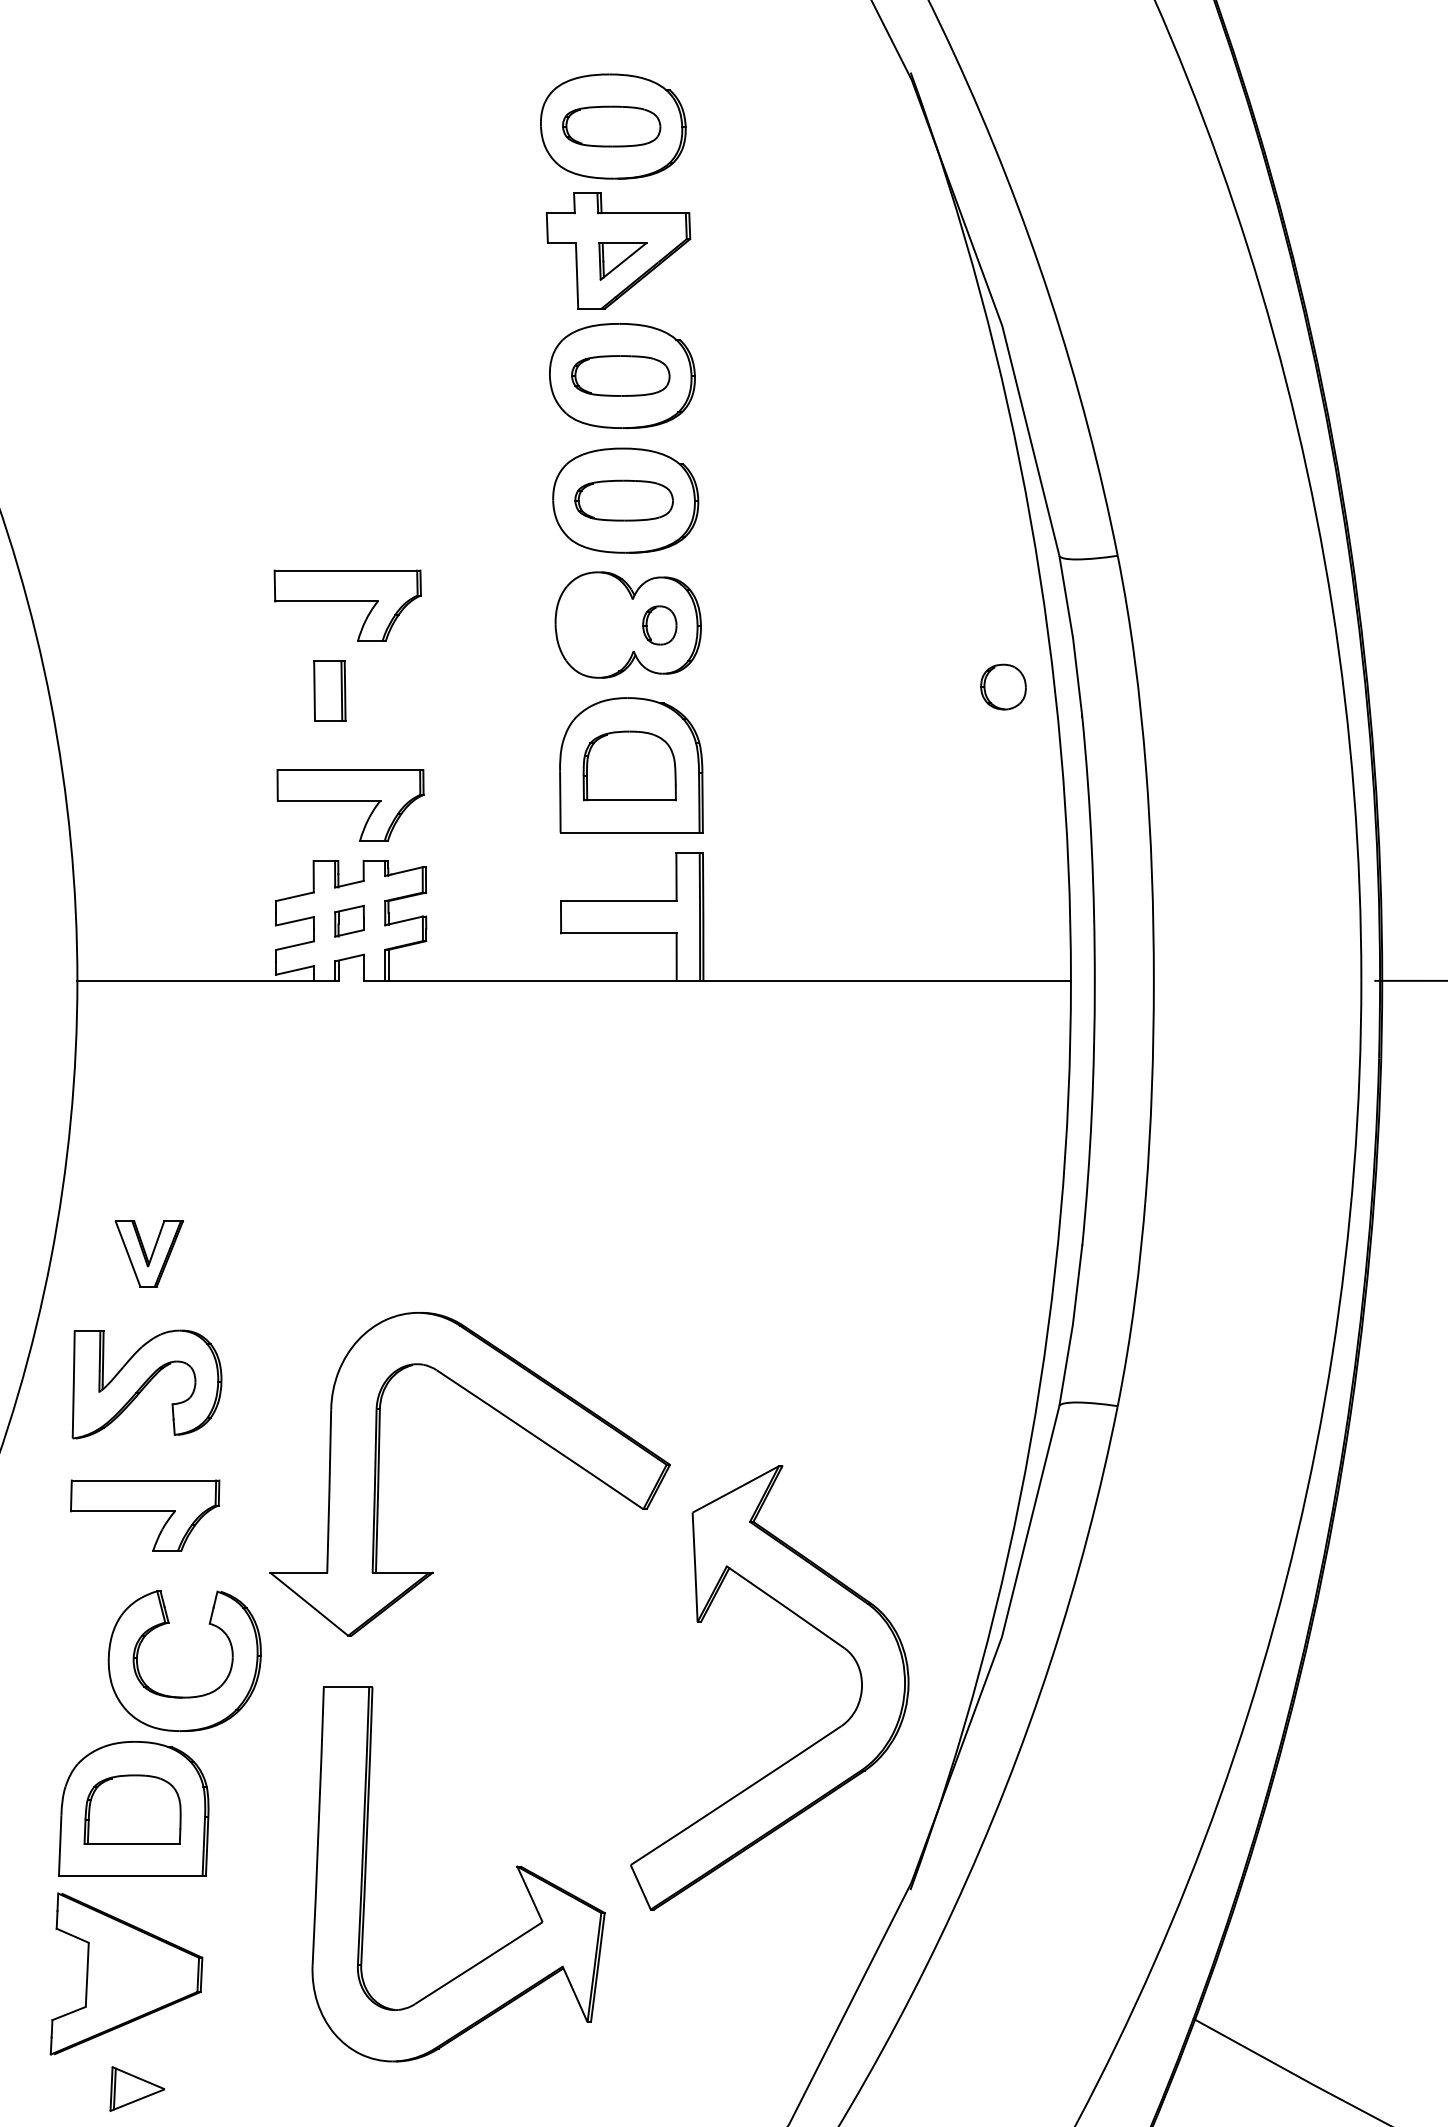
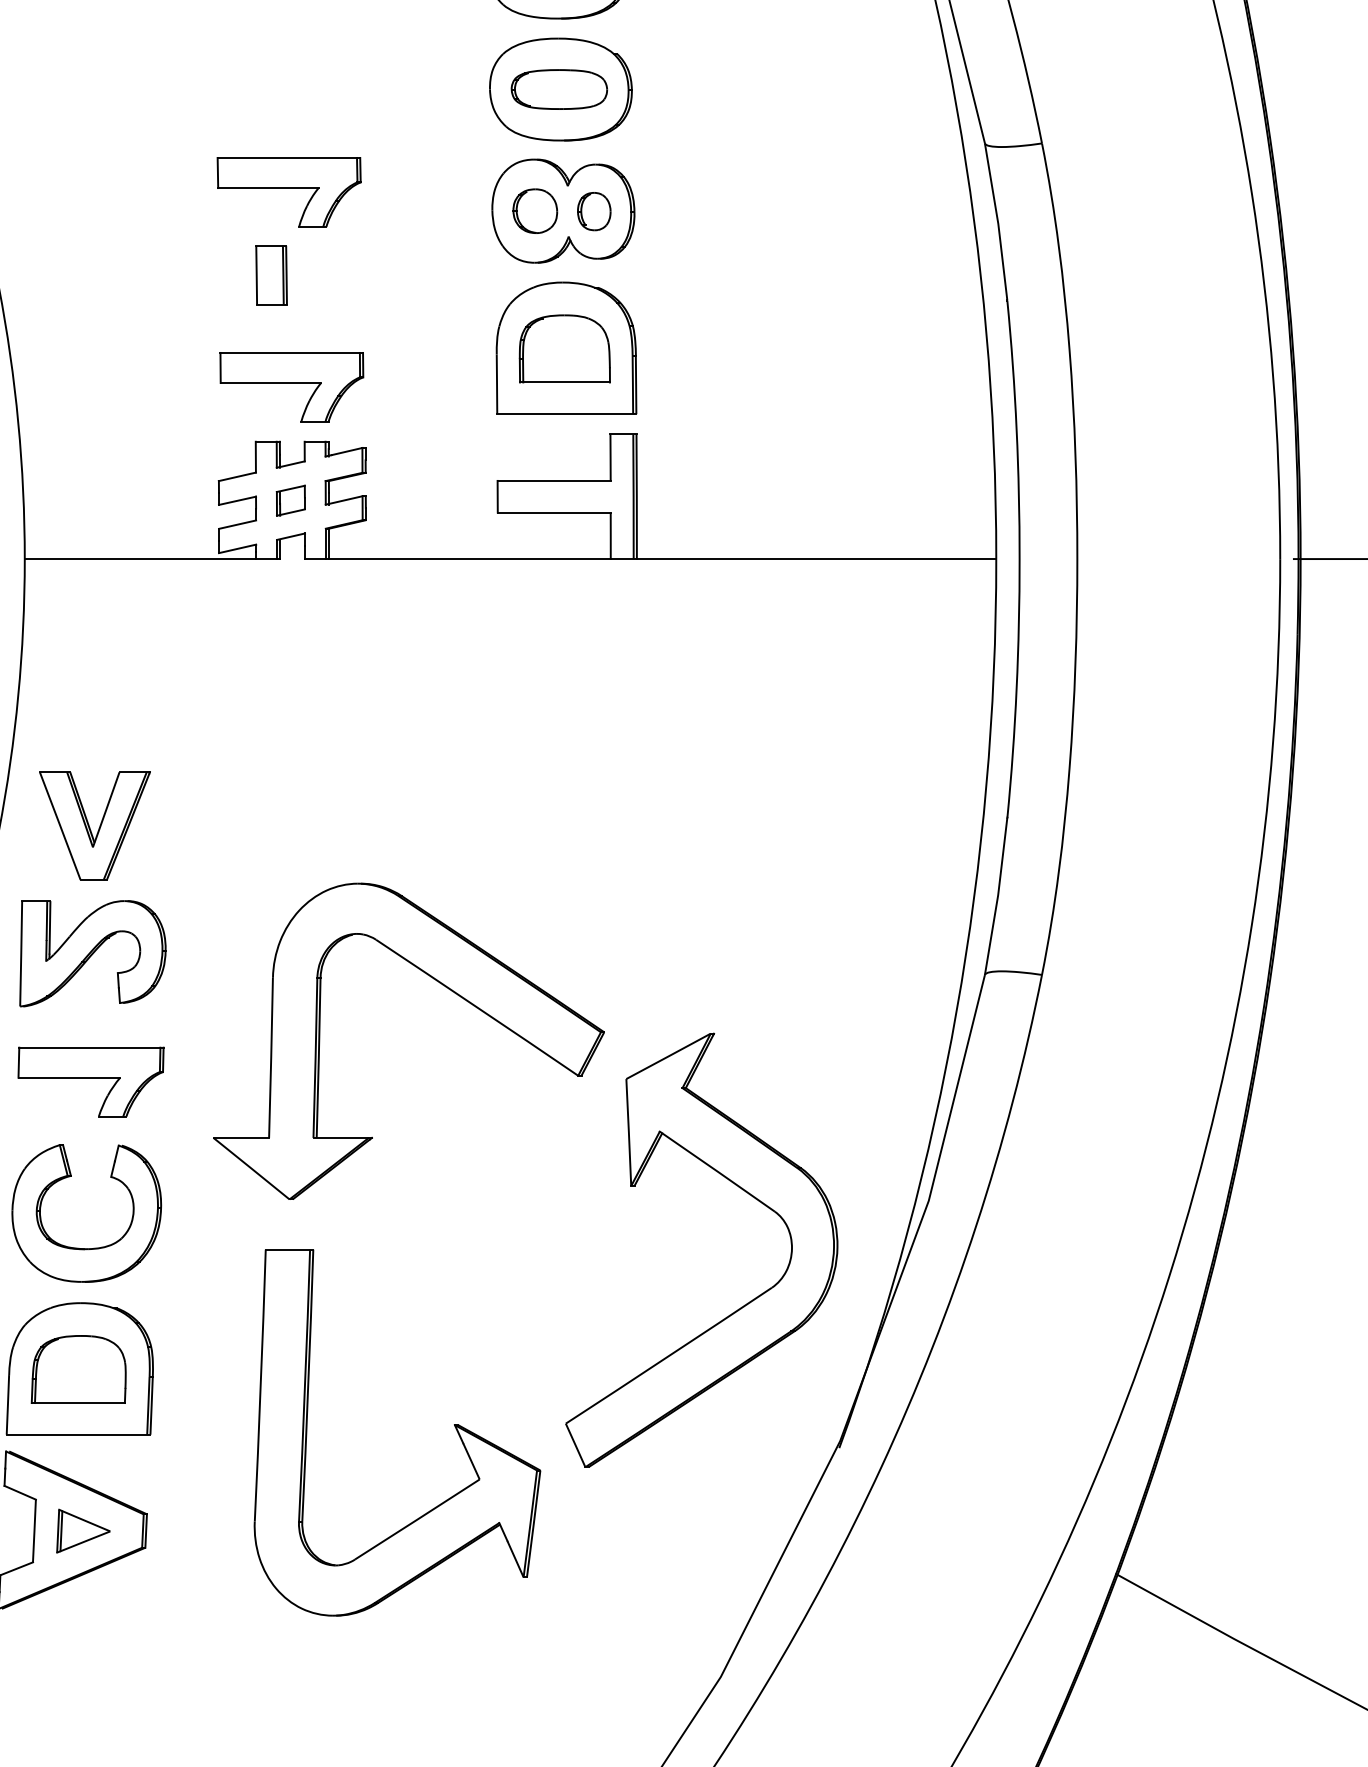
part: (1003, 686) -> (535, 210), moved
part: (149, 1253) -> (95, 825), size x1.67
part: (184, 1696) -> (86, 1248), moved
part: (136, 2088) -> (82, 1530), moved

